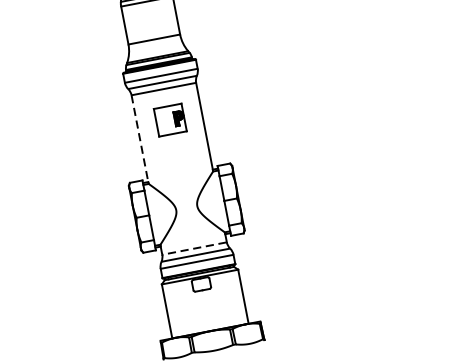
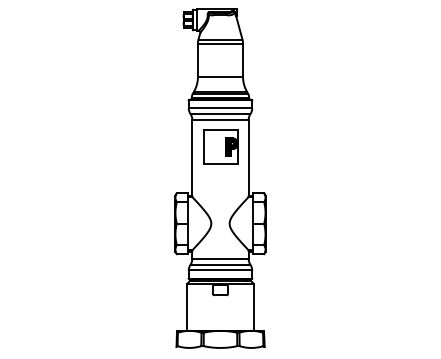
part: (169, 119) -> (220, 146), size x1.43
line: (140, 138) -> (192, 157), dashed -> solid
line: (194, 248) -> (220, 258), dashed -> solid

